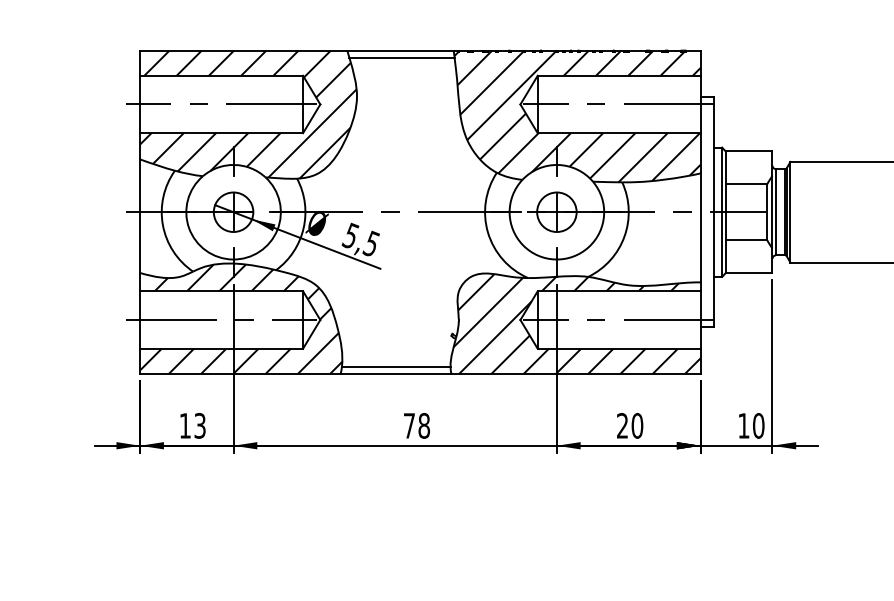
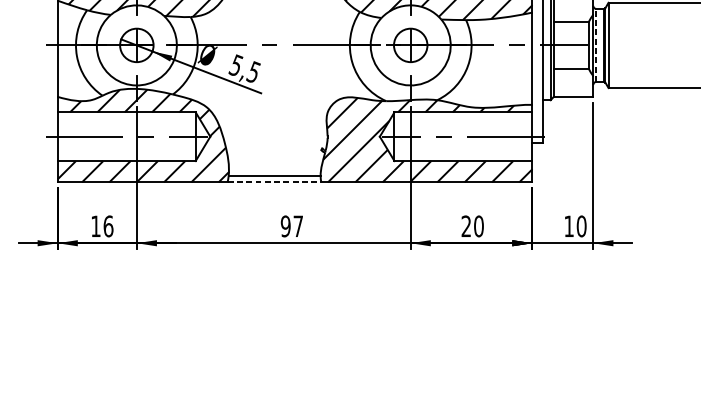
line: (776, 211) -> (596, 44), solid -> dashed
line: (396, 373) -> (274, 182), solid -> dashed
text: (200, 425) -> (108, 226), 13 -> 16
text: (416, 425) -> (291, 226), 78 -> 97

